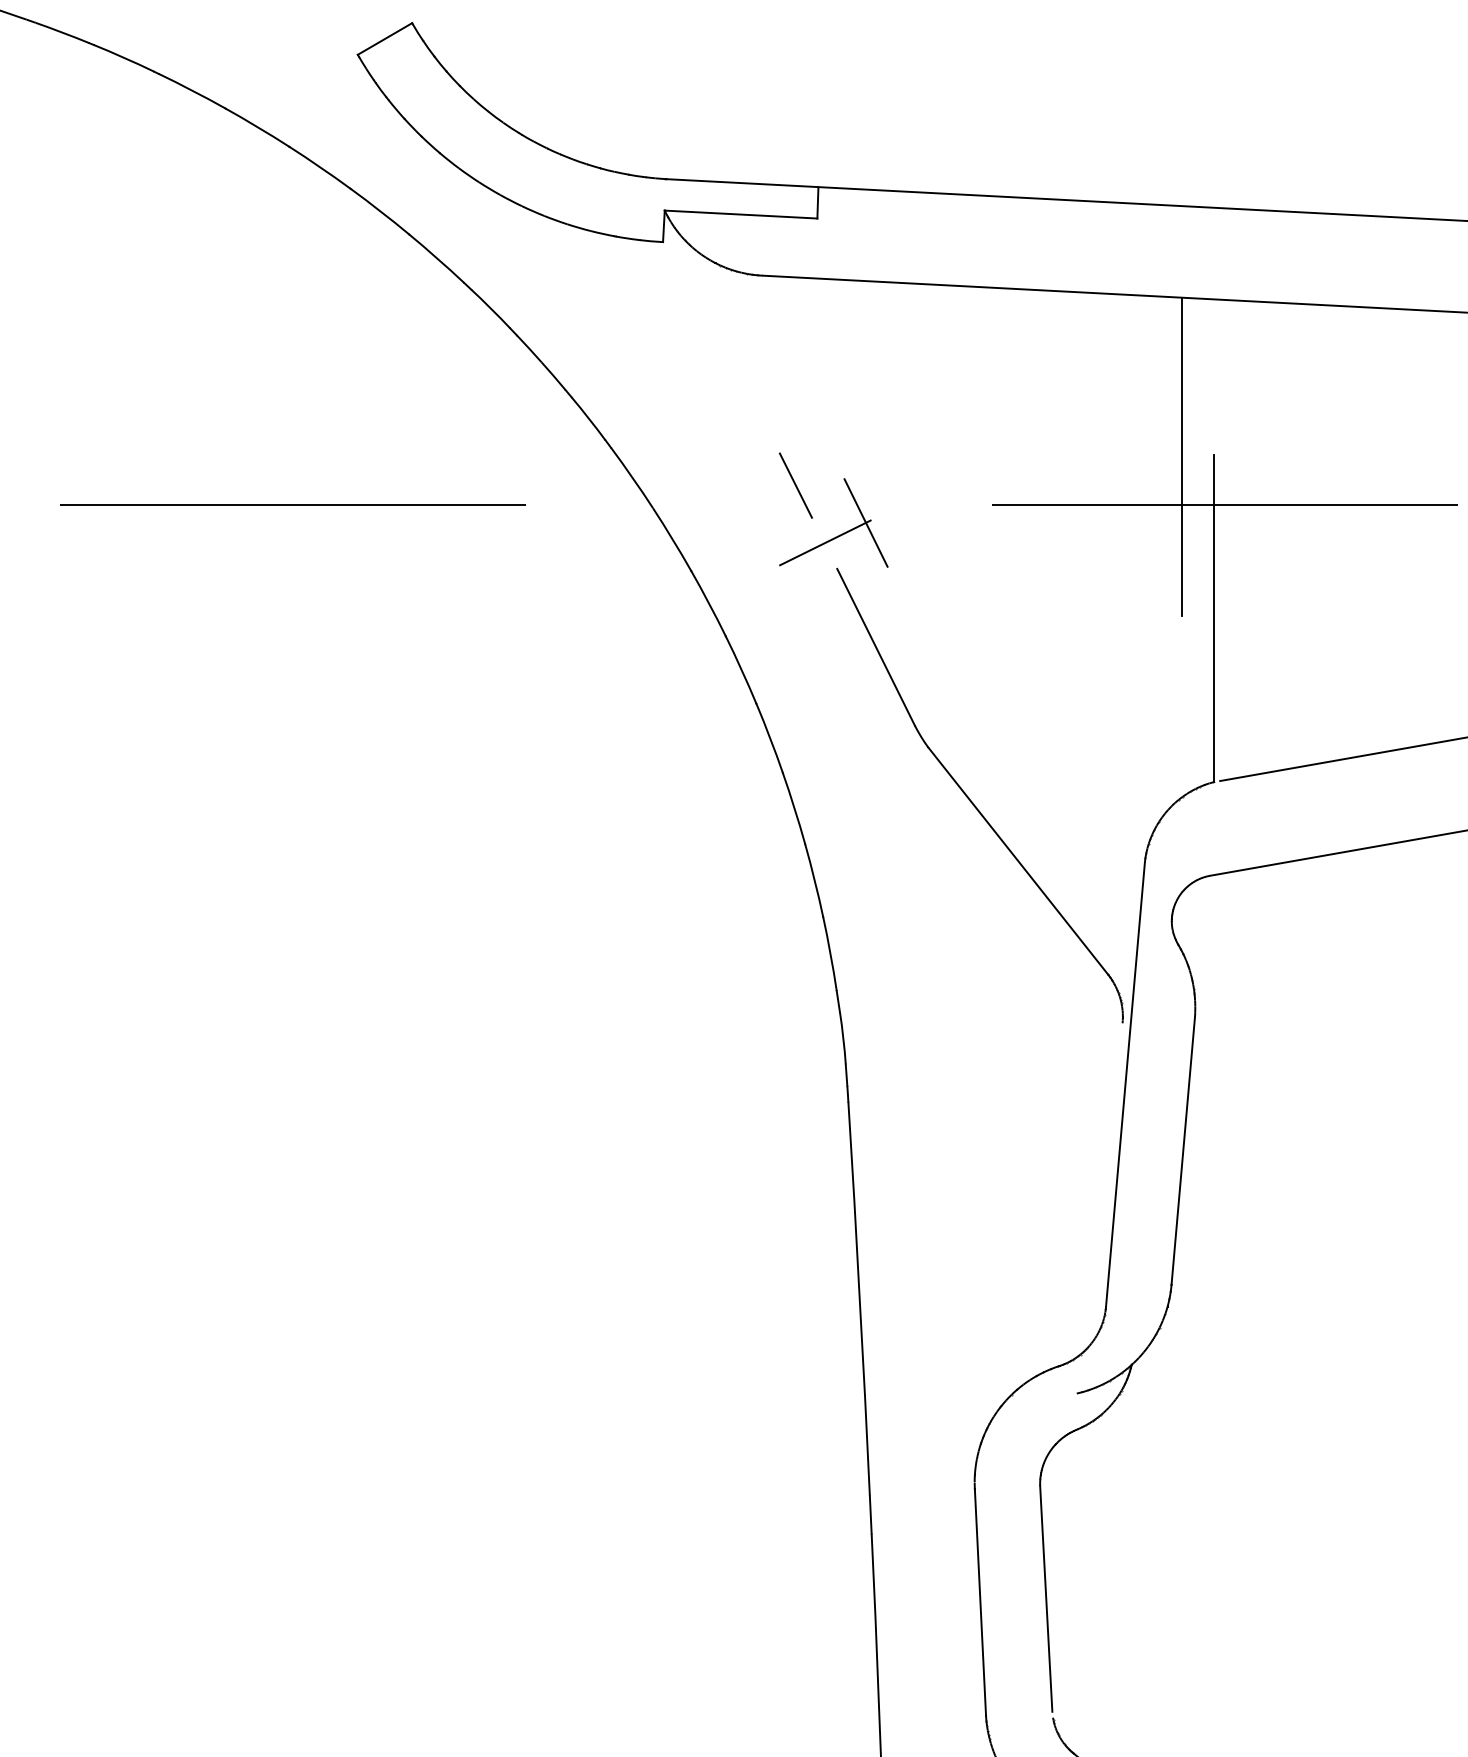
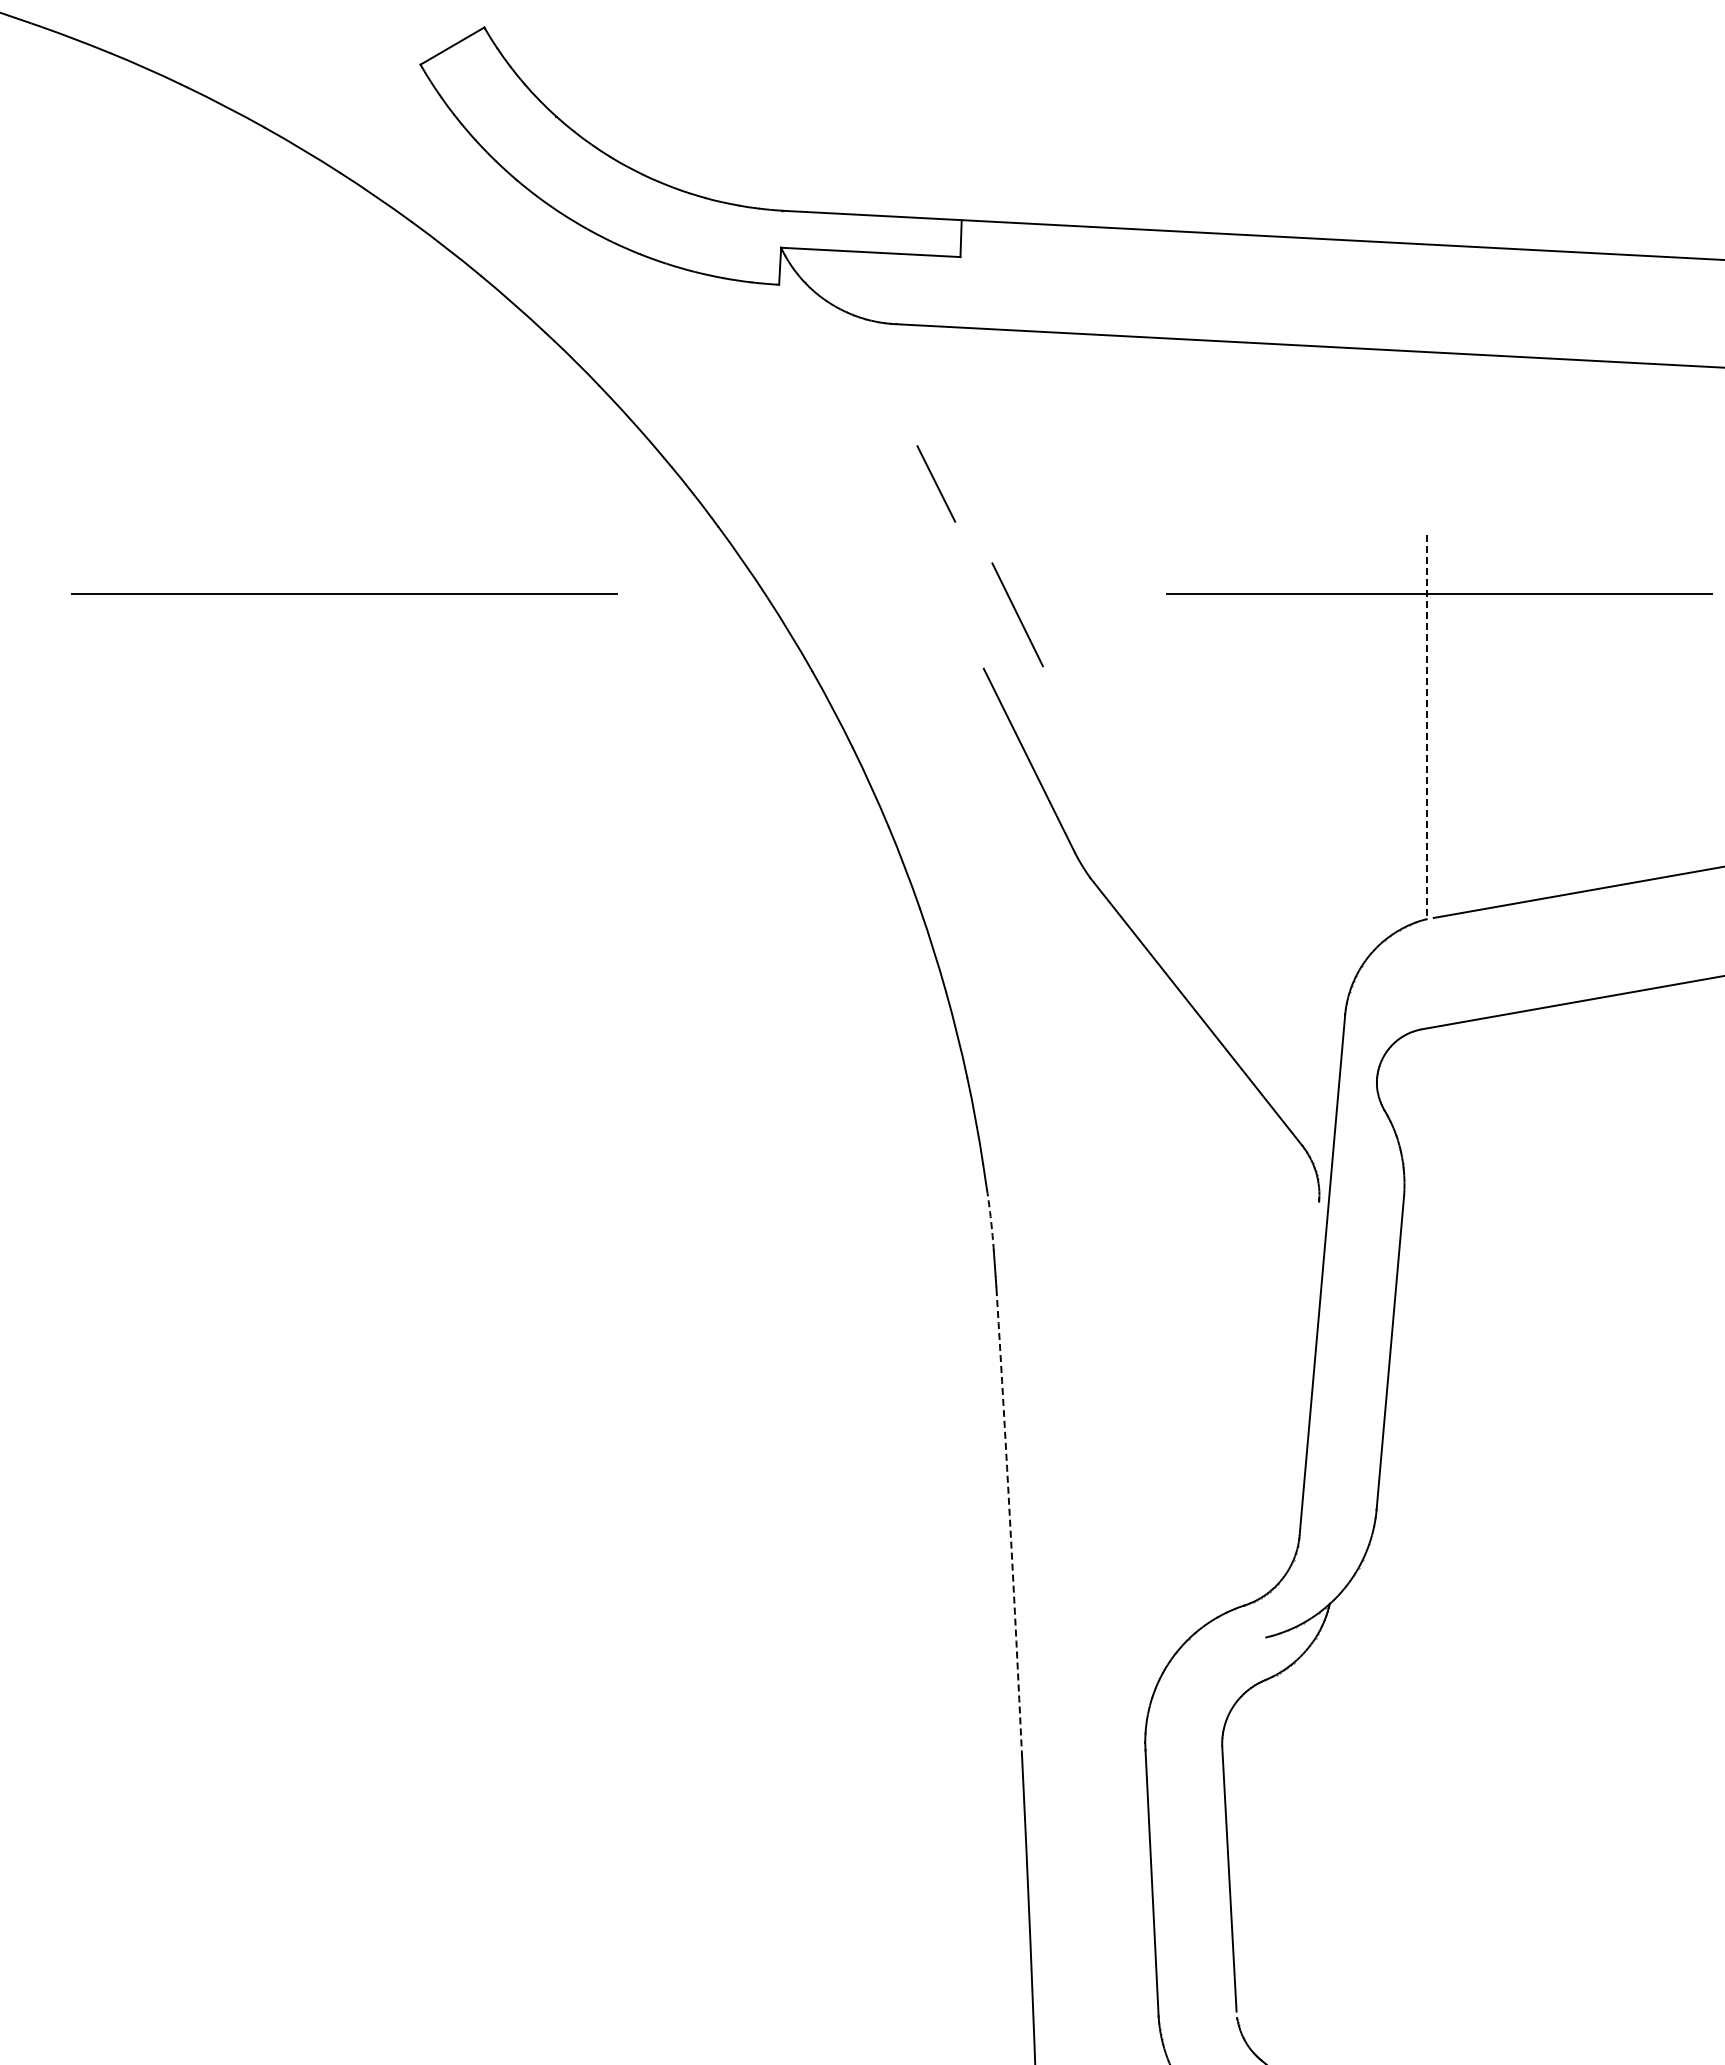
line: (1182, 457) -> (1389, 537), removed
line: (796, 485) -> (936, 483), moved
line: (825, 542) -> (969, 637), removed
line: (1214, 618) -> (1426, 727), solid -> dashed
arc: (843, 1038) -> (991, 1220), solid -> dashed
arc: (859, 1298) -> (1010, 1526), solid -> dashed

